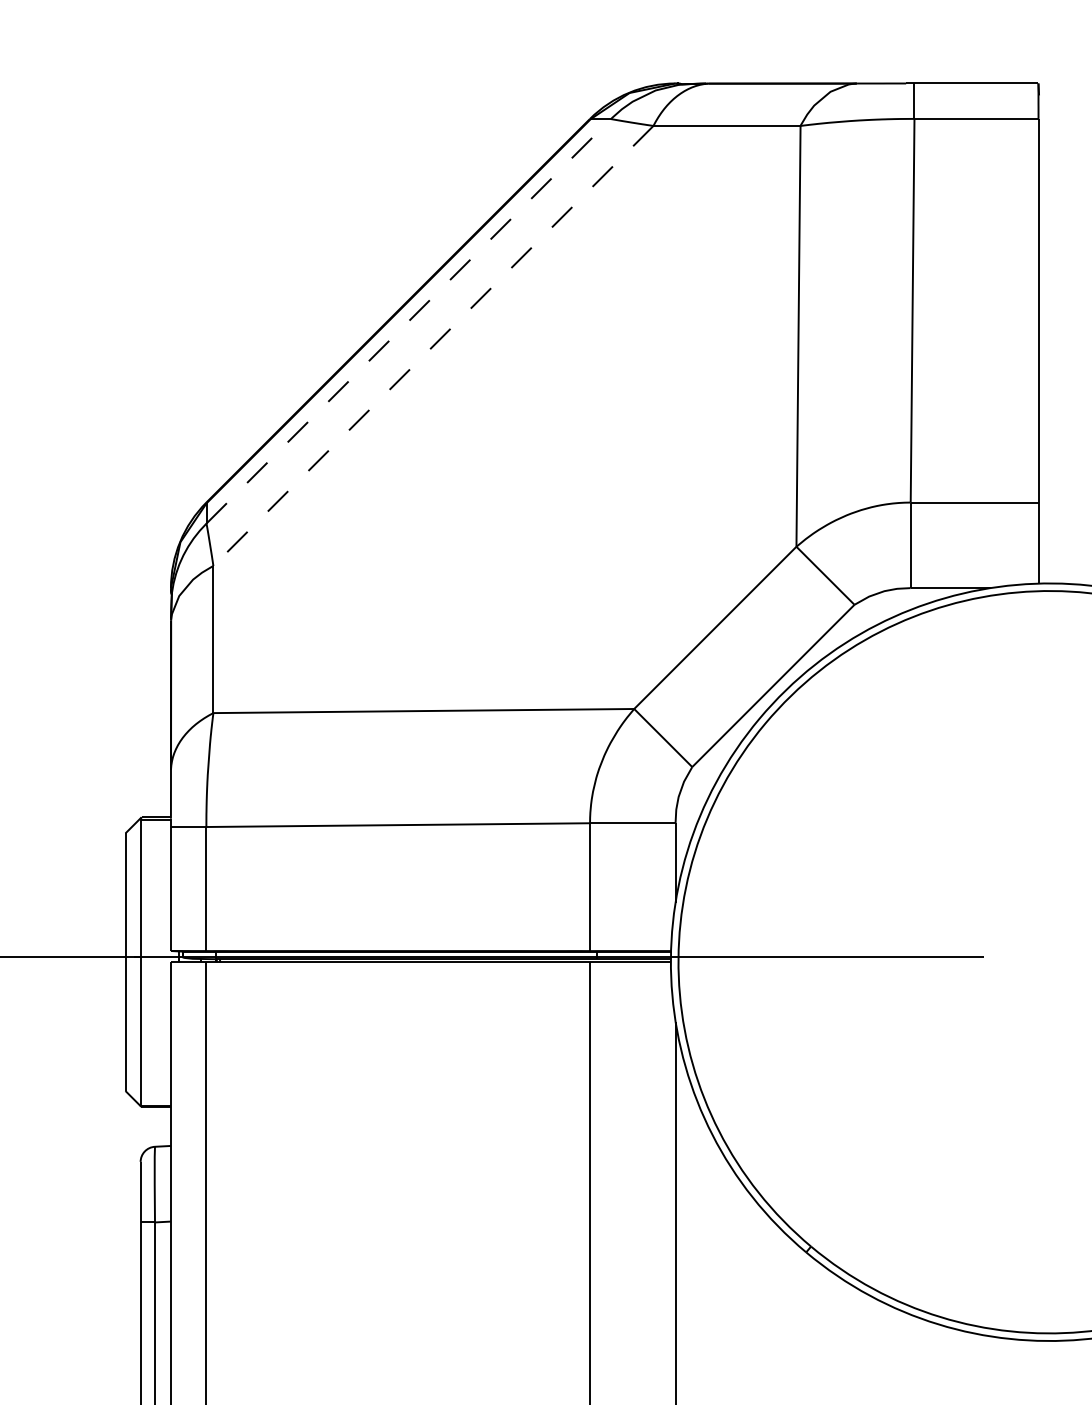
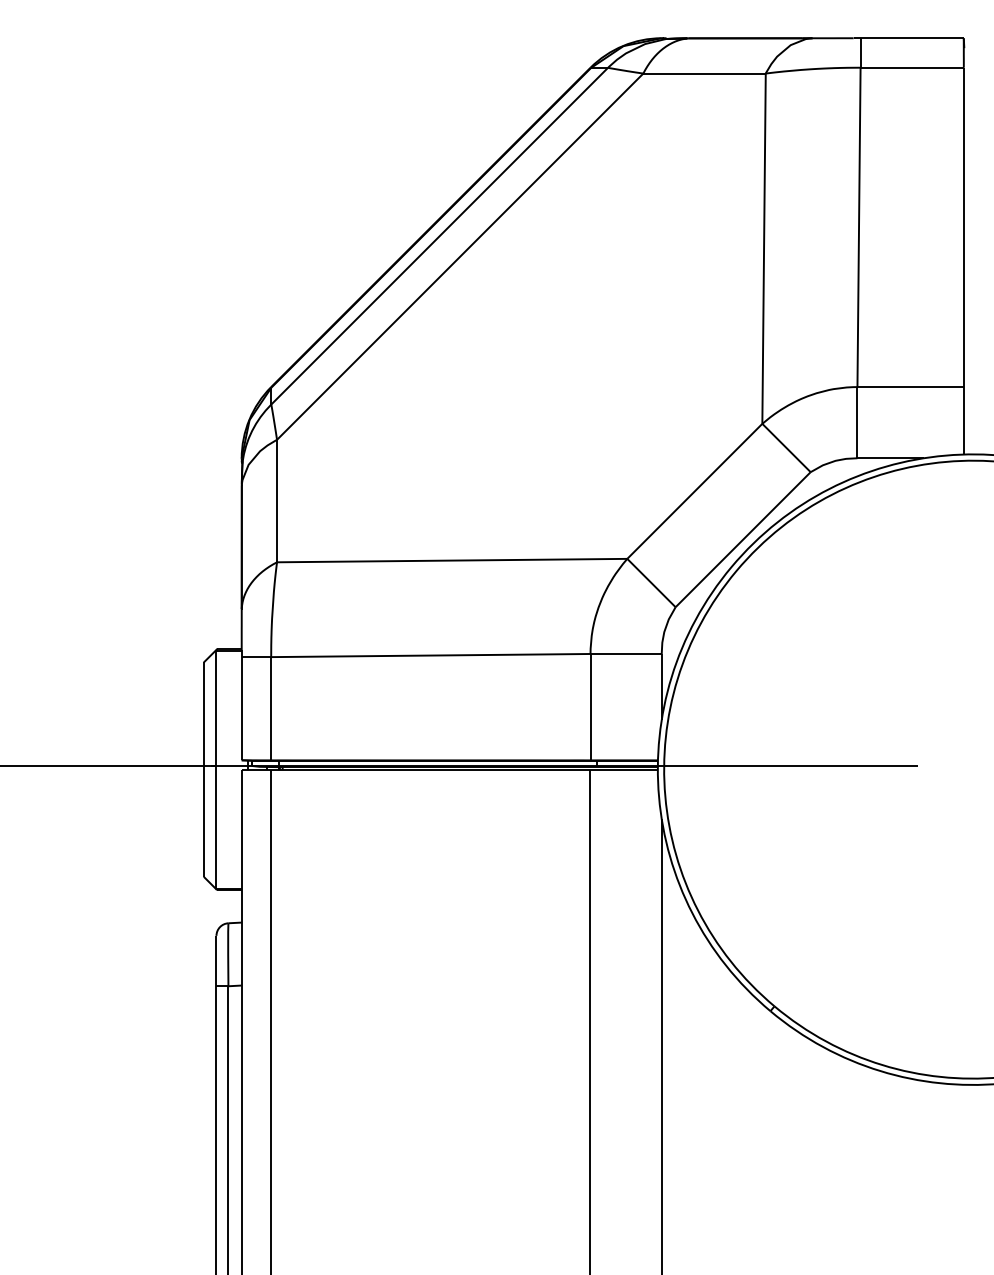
line: (409, 320) -> (440, 235), dashed -> solid
line: (432, 346) -> (459, 257), dashed -> solid

